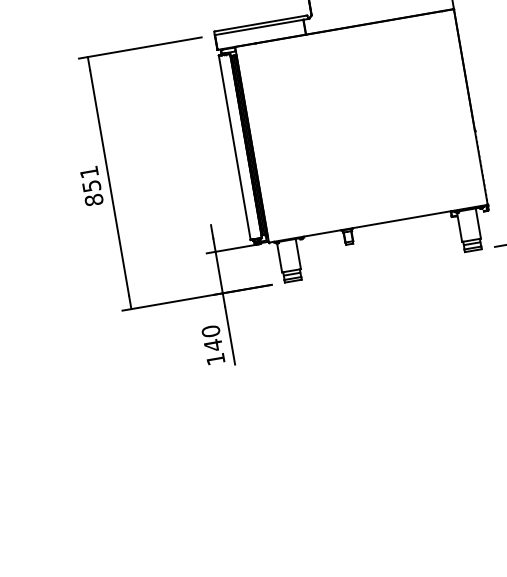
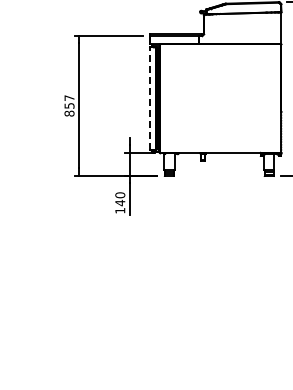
line: (235, 147) -> (150, 98), solid -> dashed
text: (89, 171) -> (69, 97), 851 -> 857

